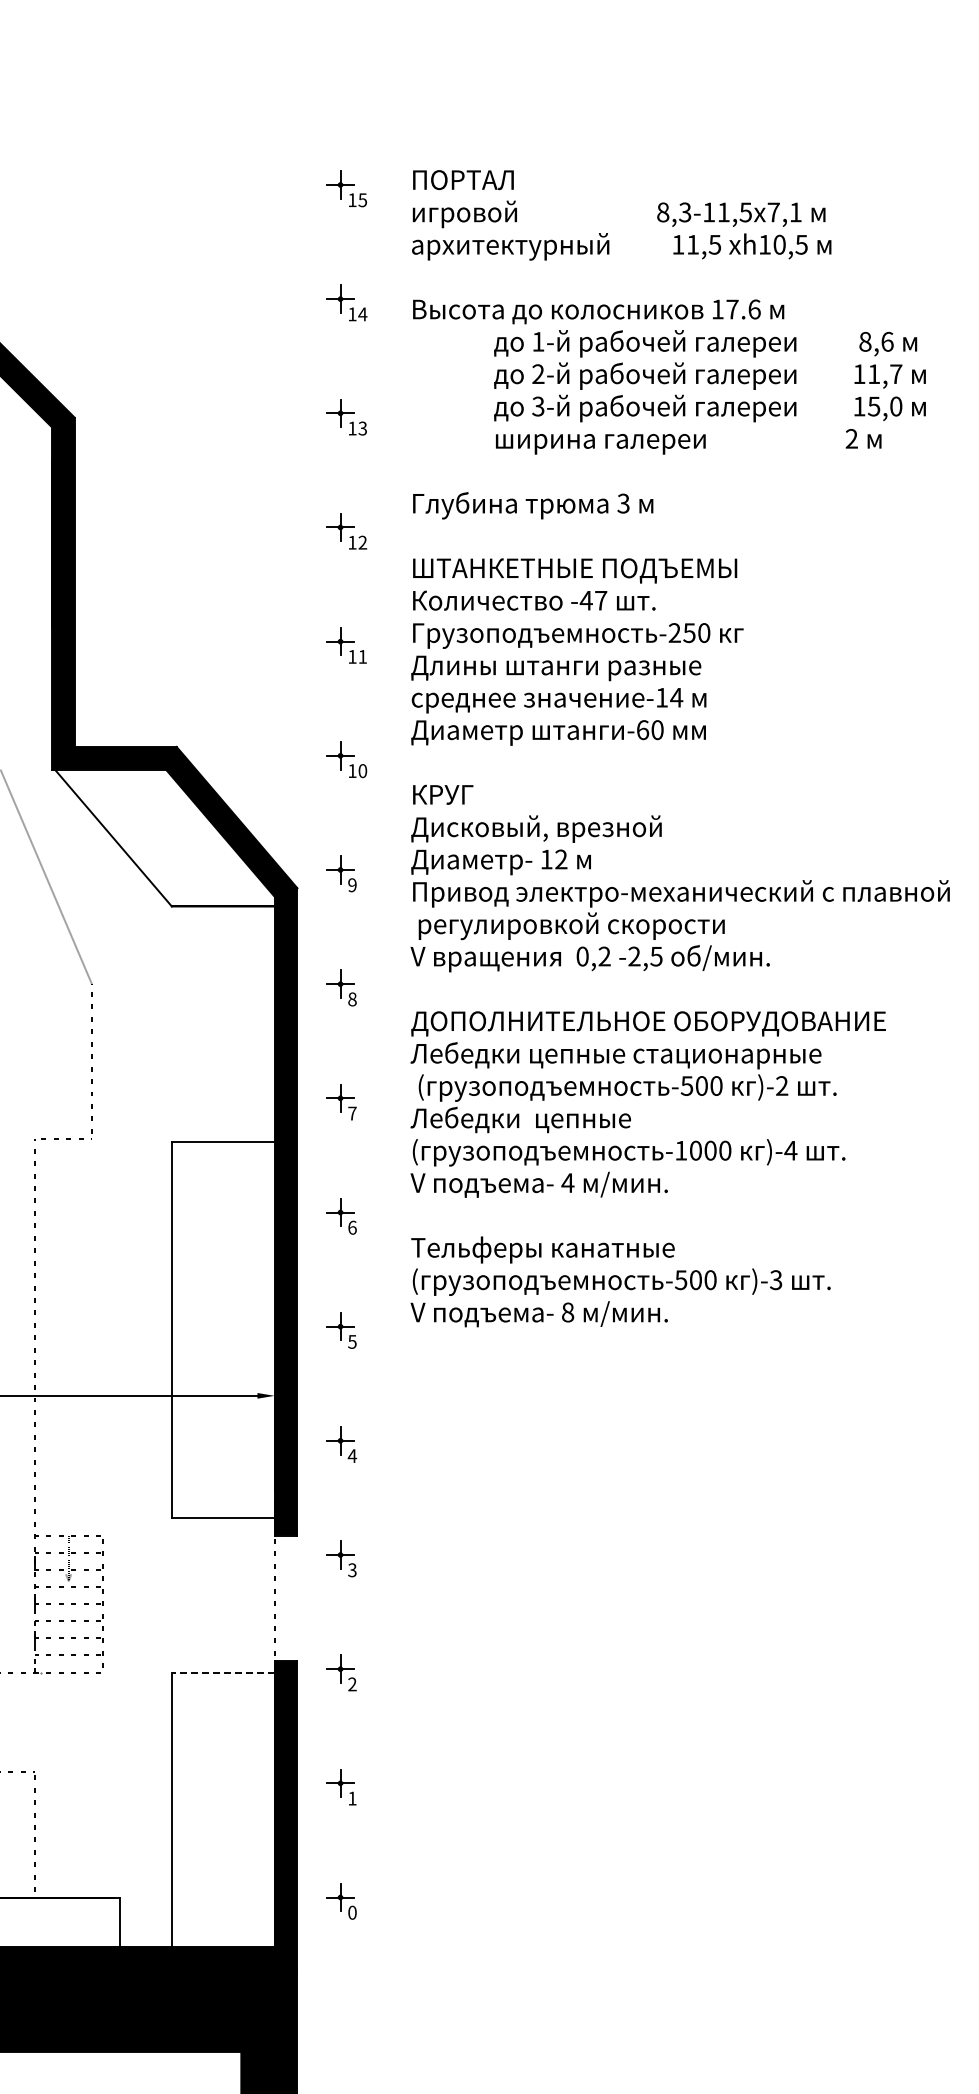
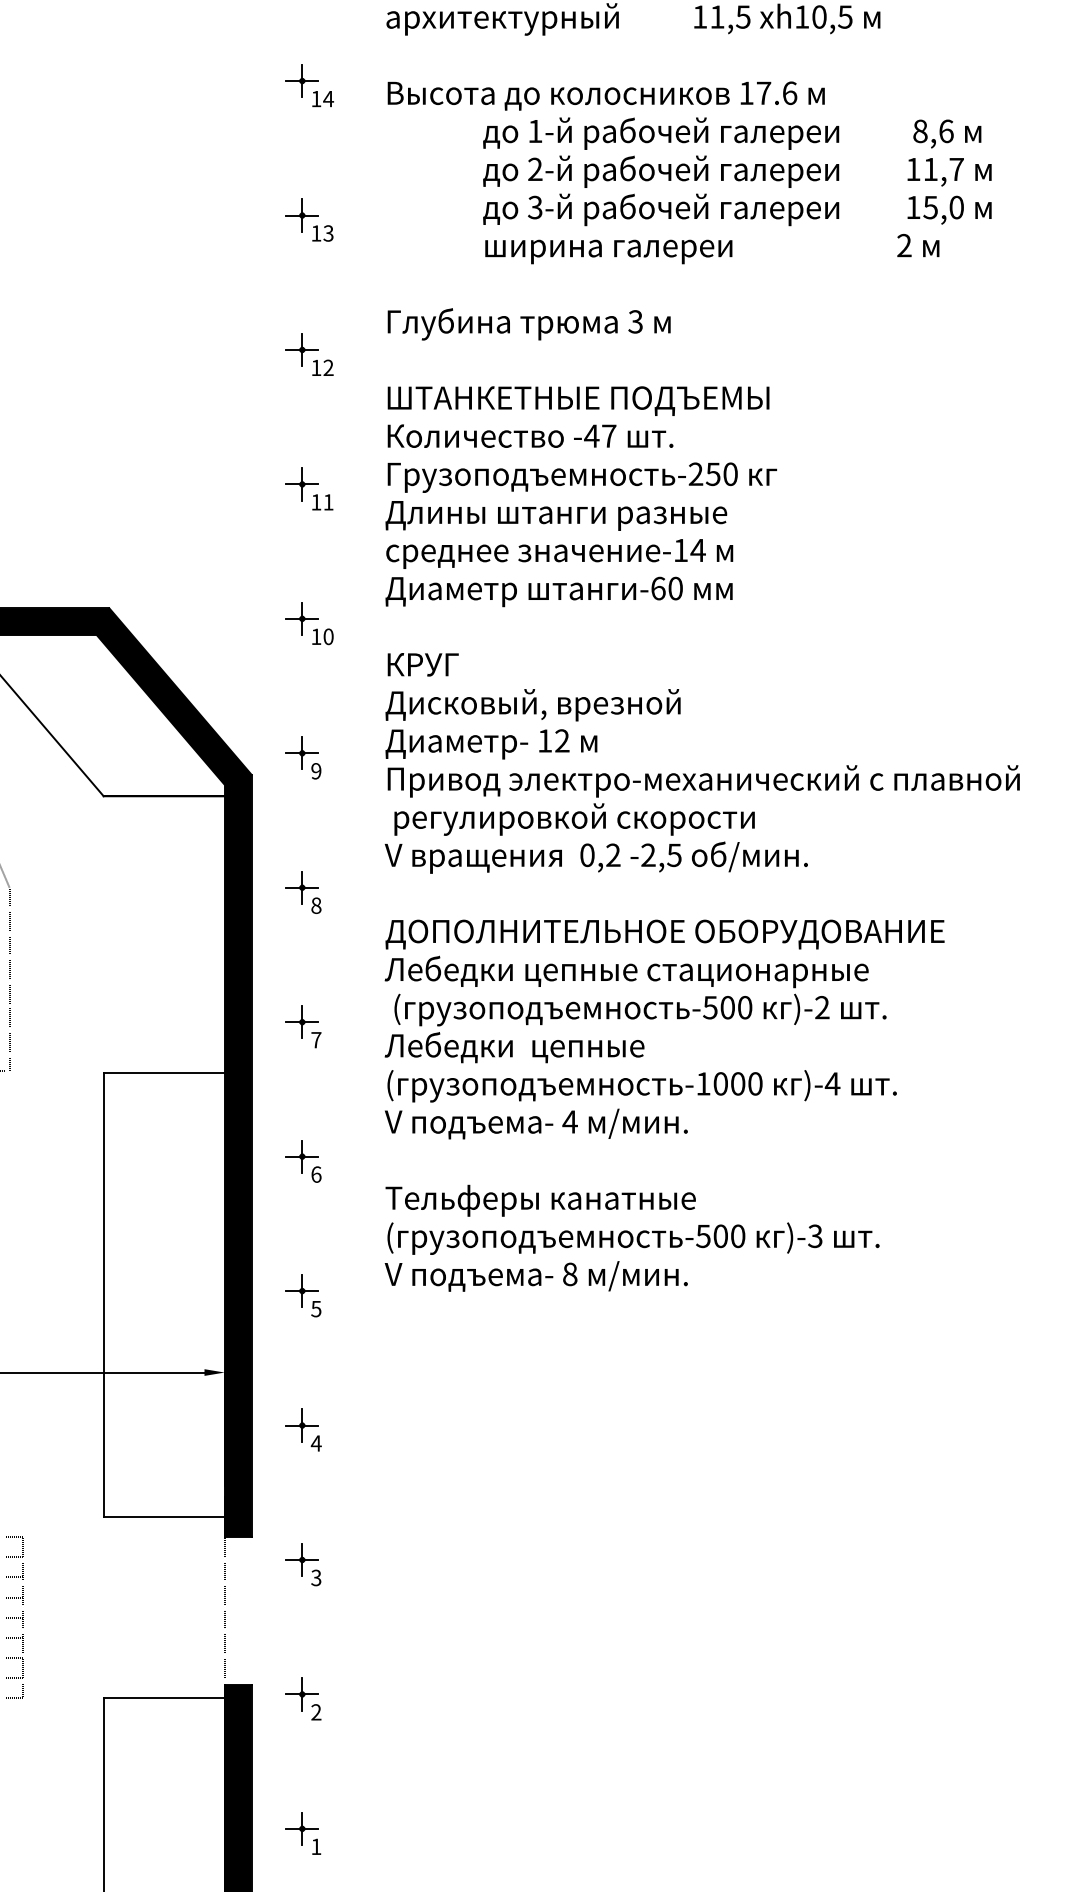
line: (222, 1672) -> (163, 1698), dashed -> solid

